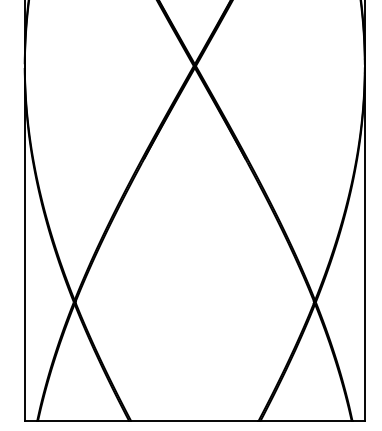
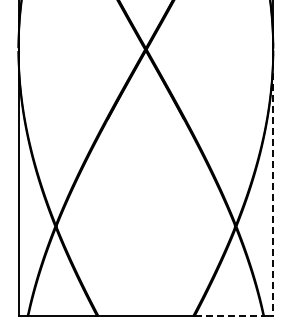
line: (365, 244) -> (273, 183), solid -> dashed
line: (306, 421) -> (229, 315), solid -> dashed

